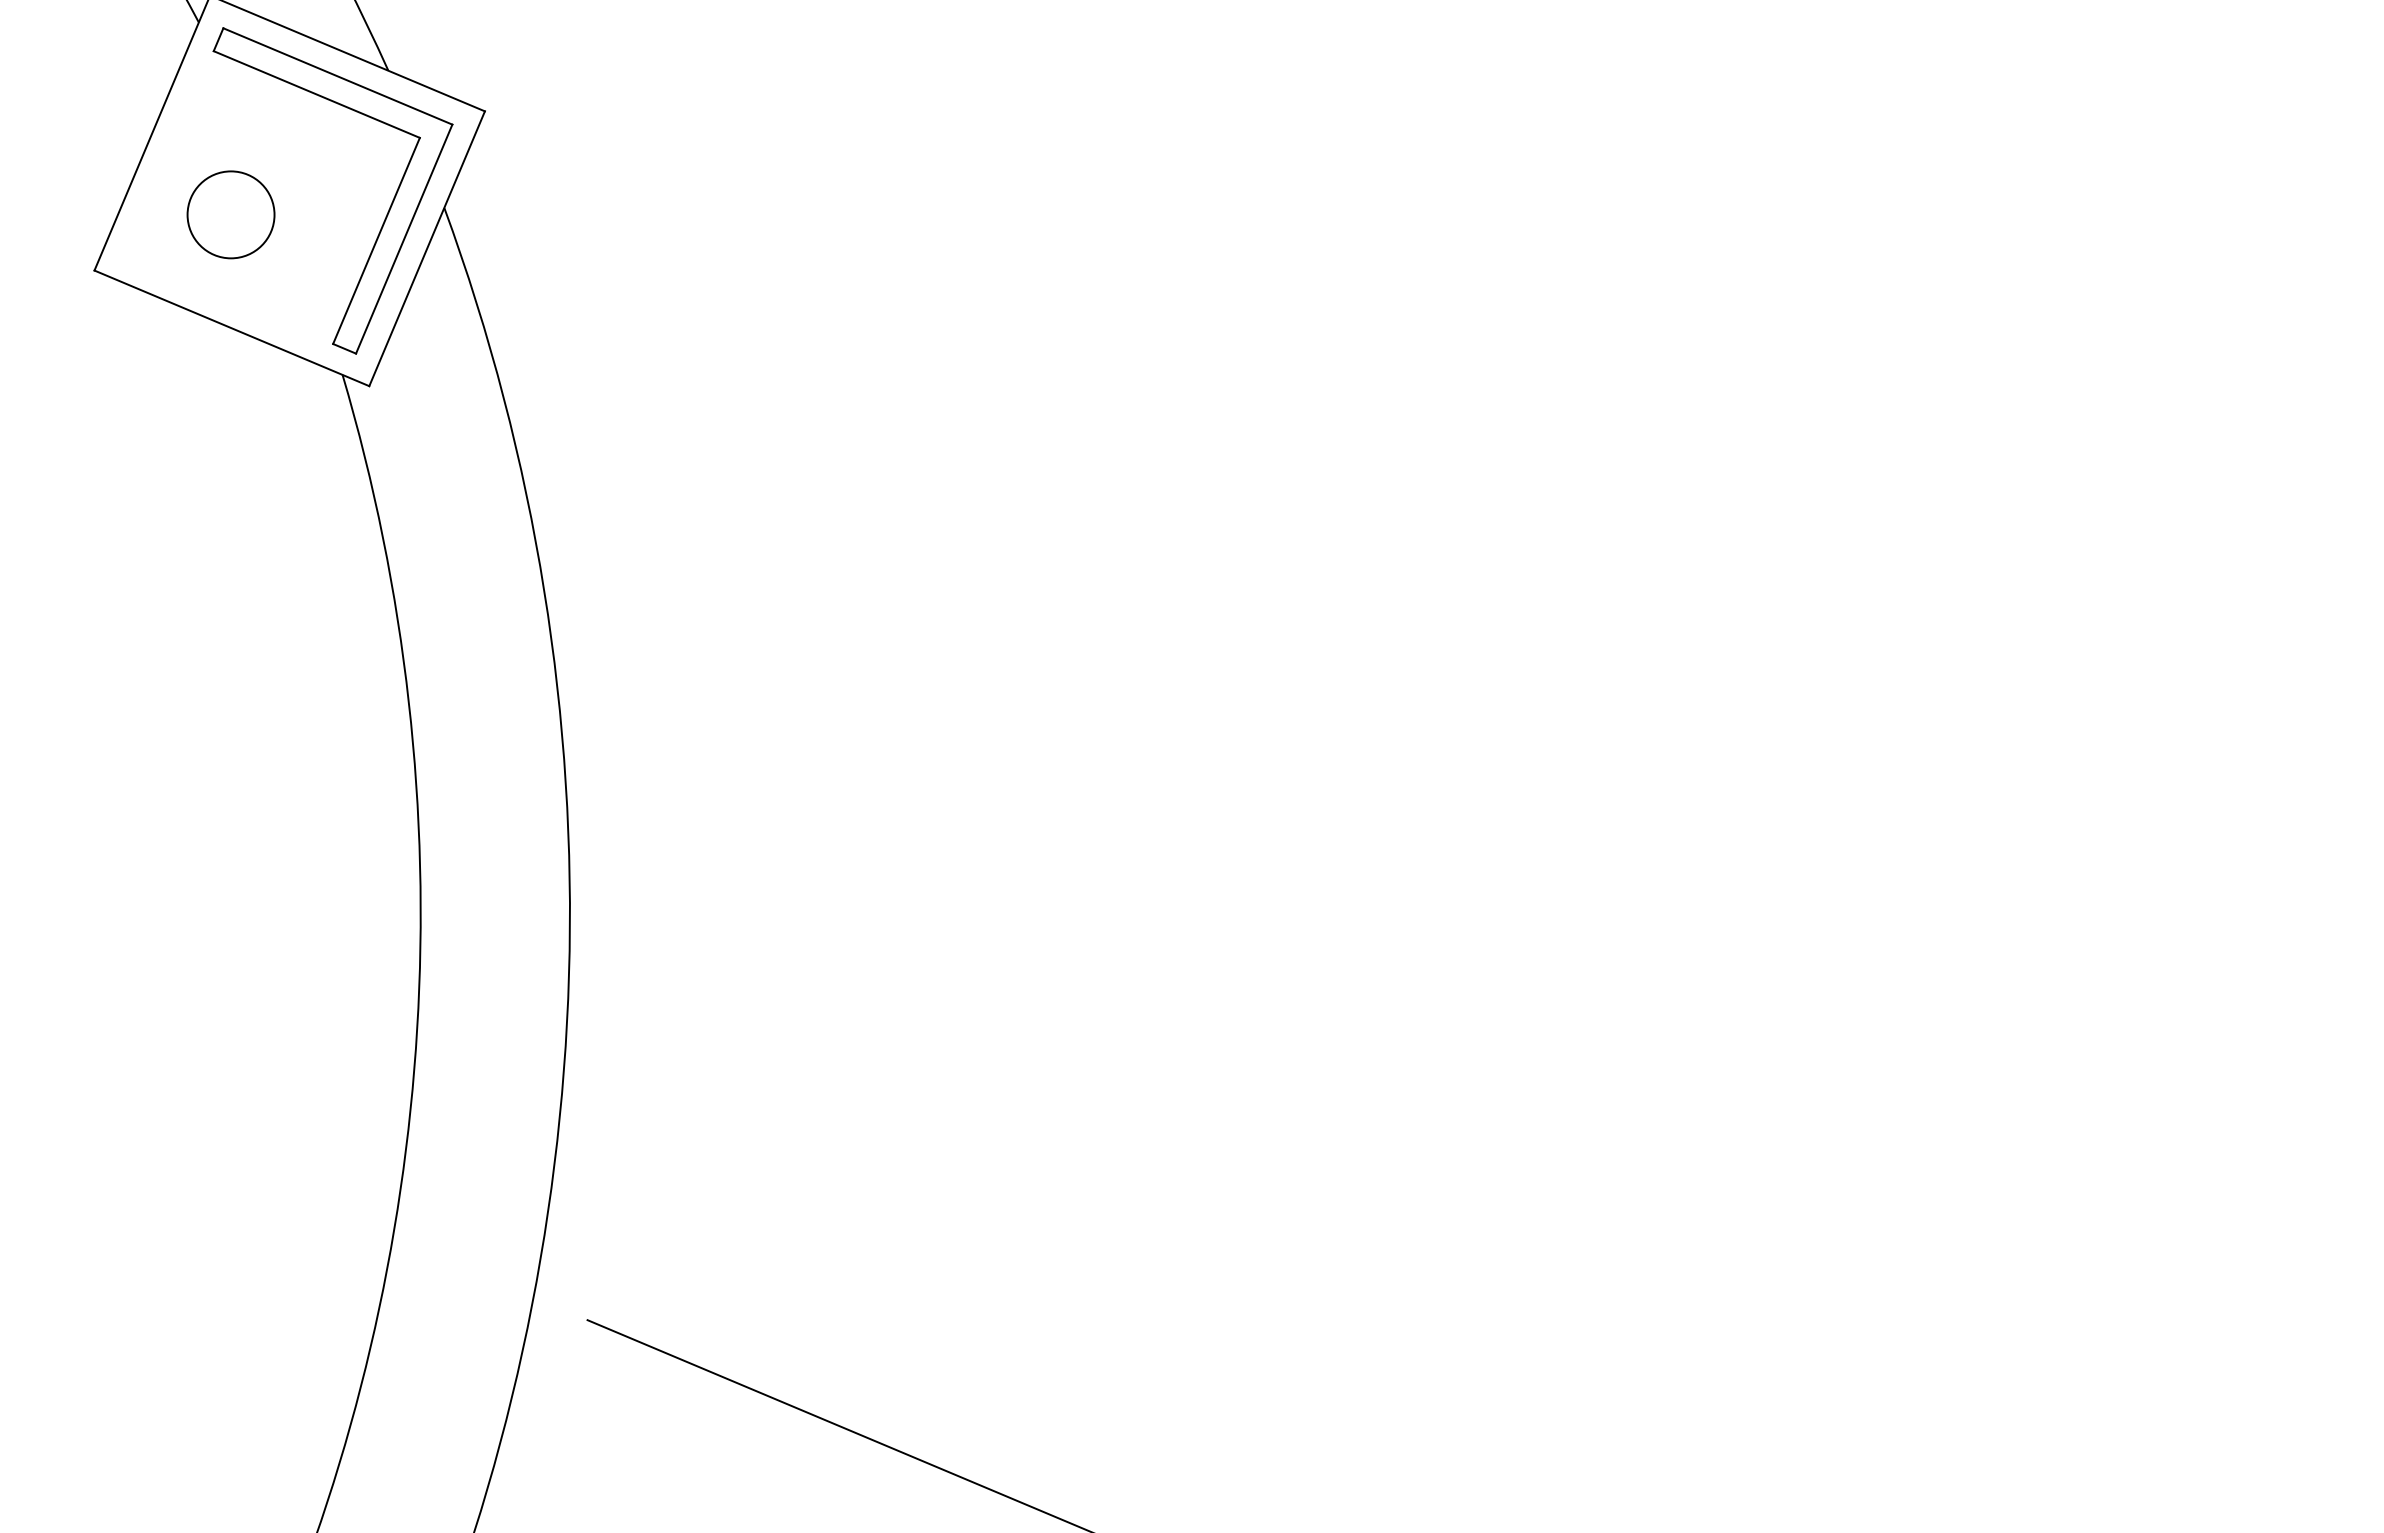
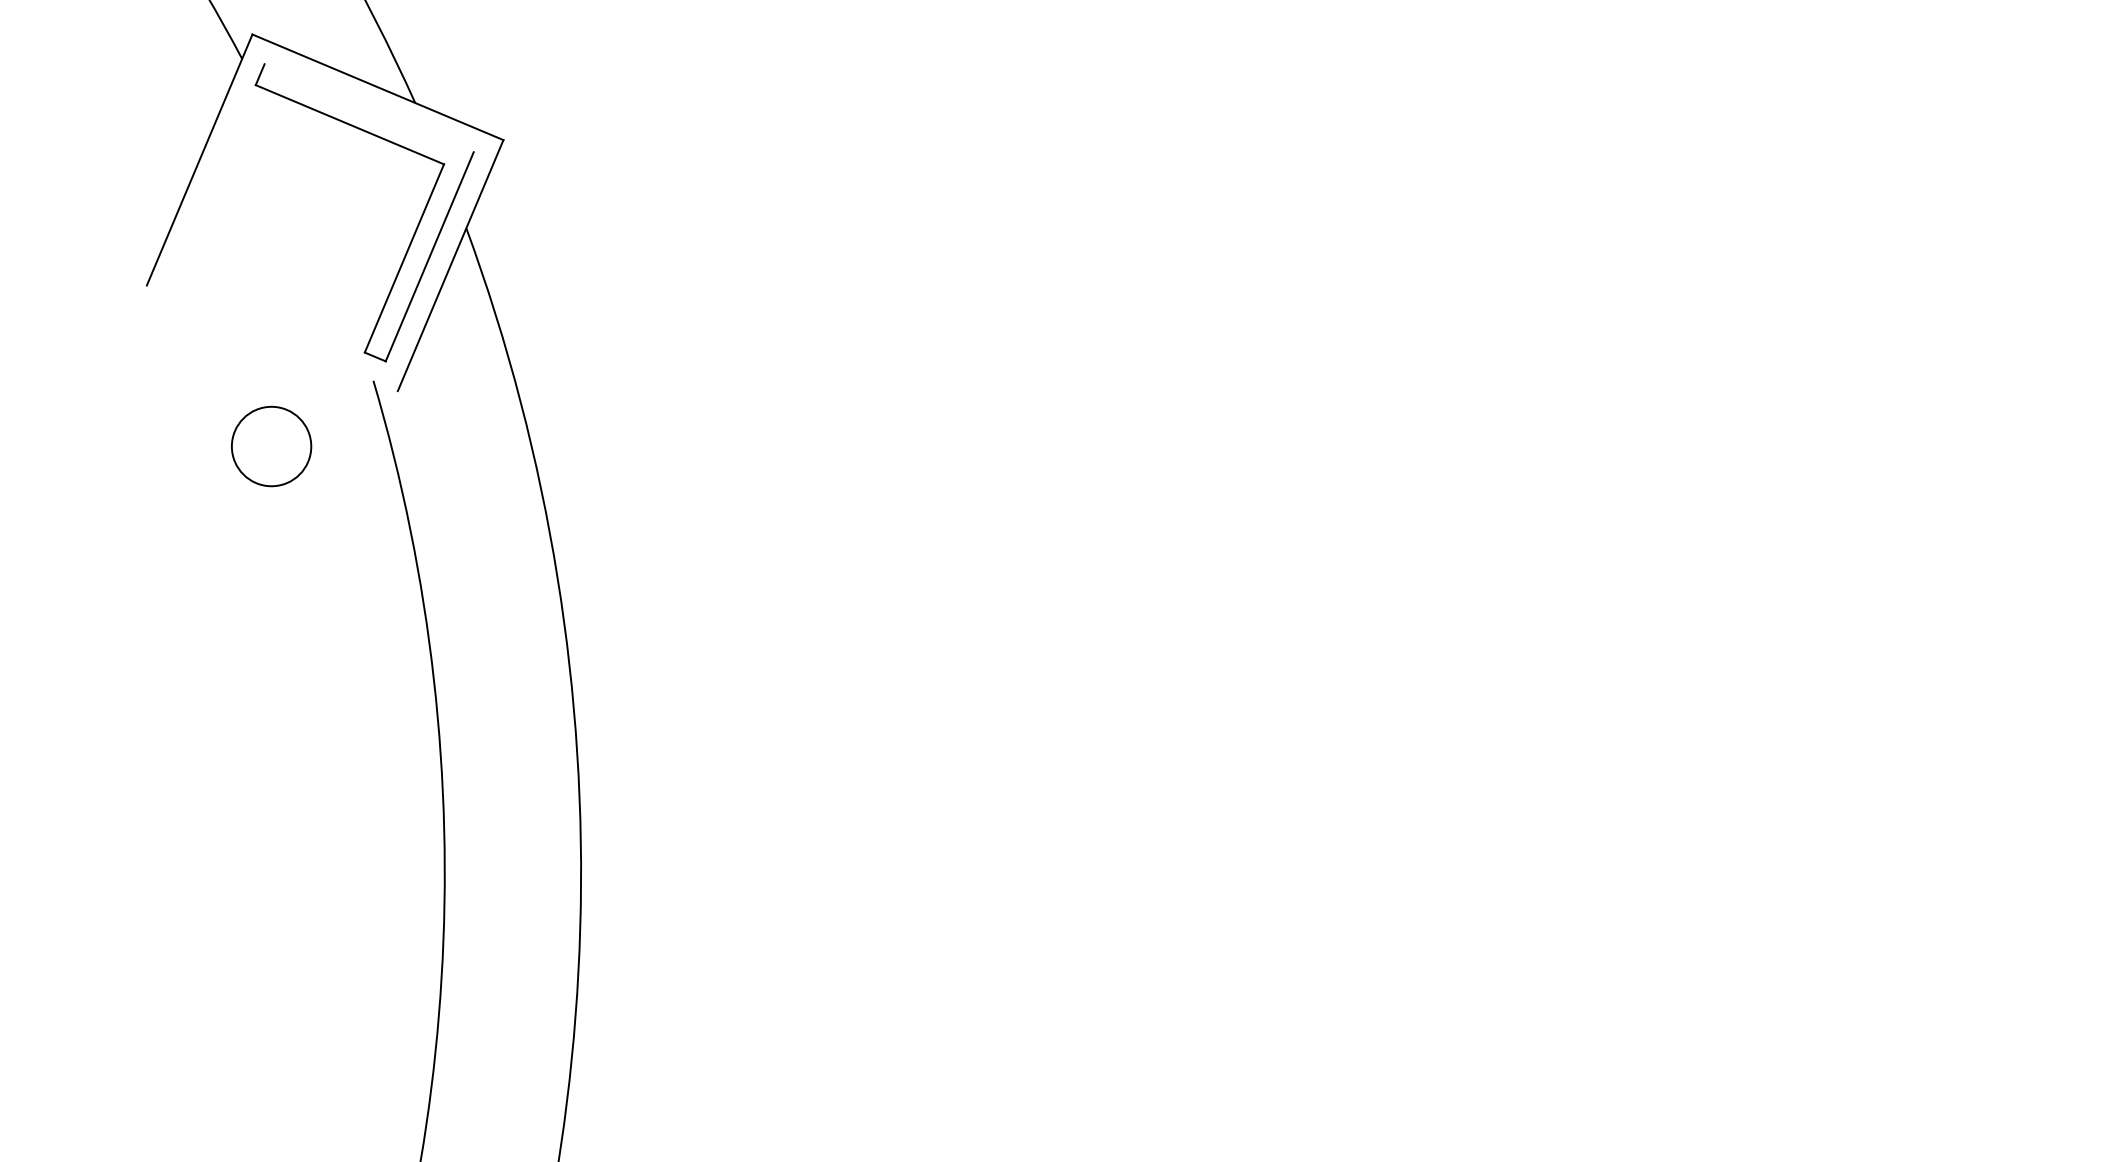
line: (337, 76) -> (368, 108), removed
circle: (230, 214) -> (271, 446), moved
line: (231, 328) -> (271, 338), removed

